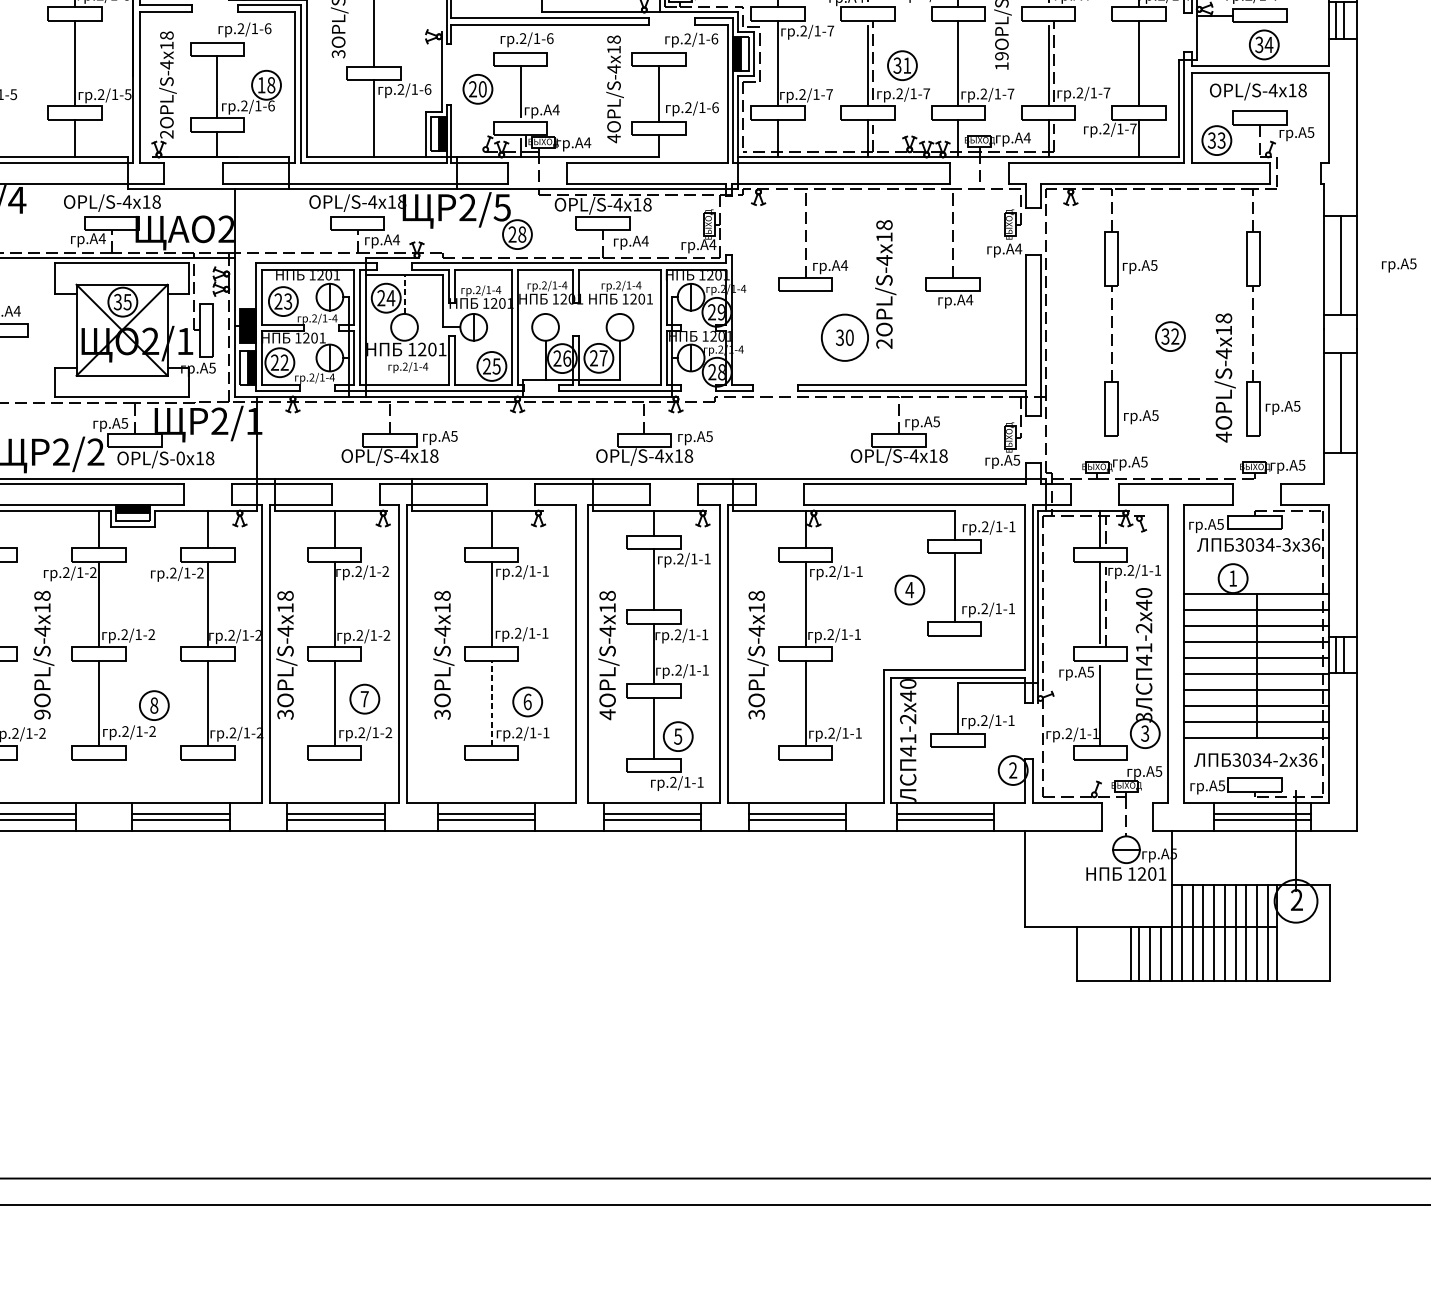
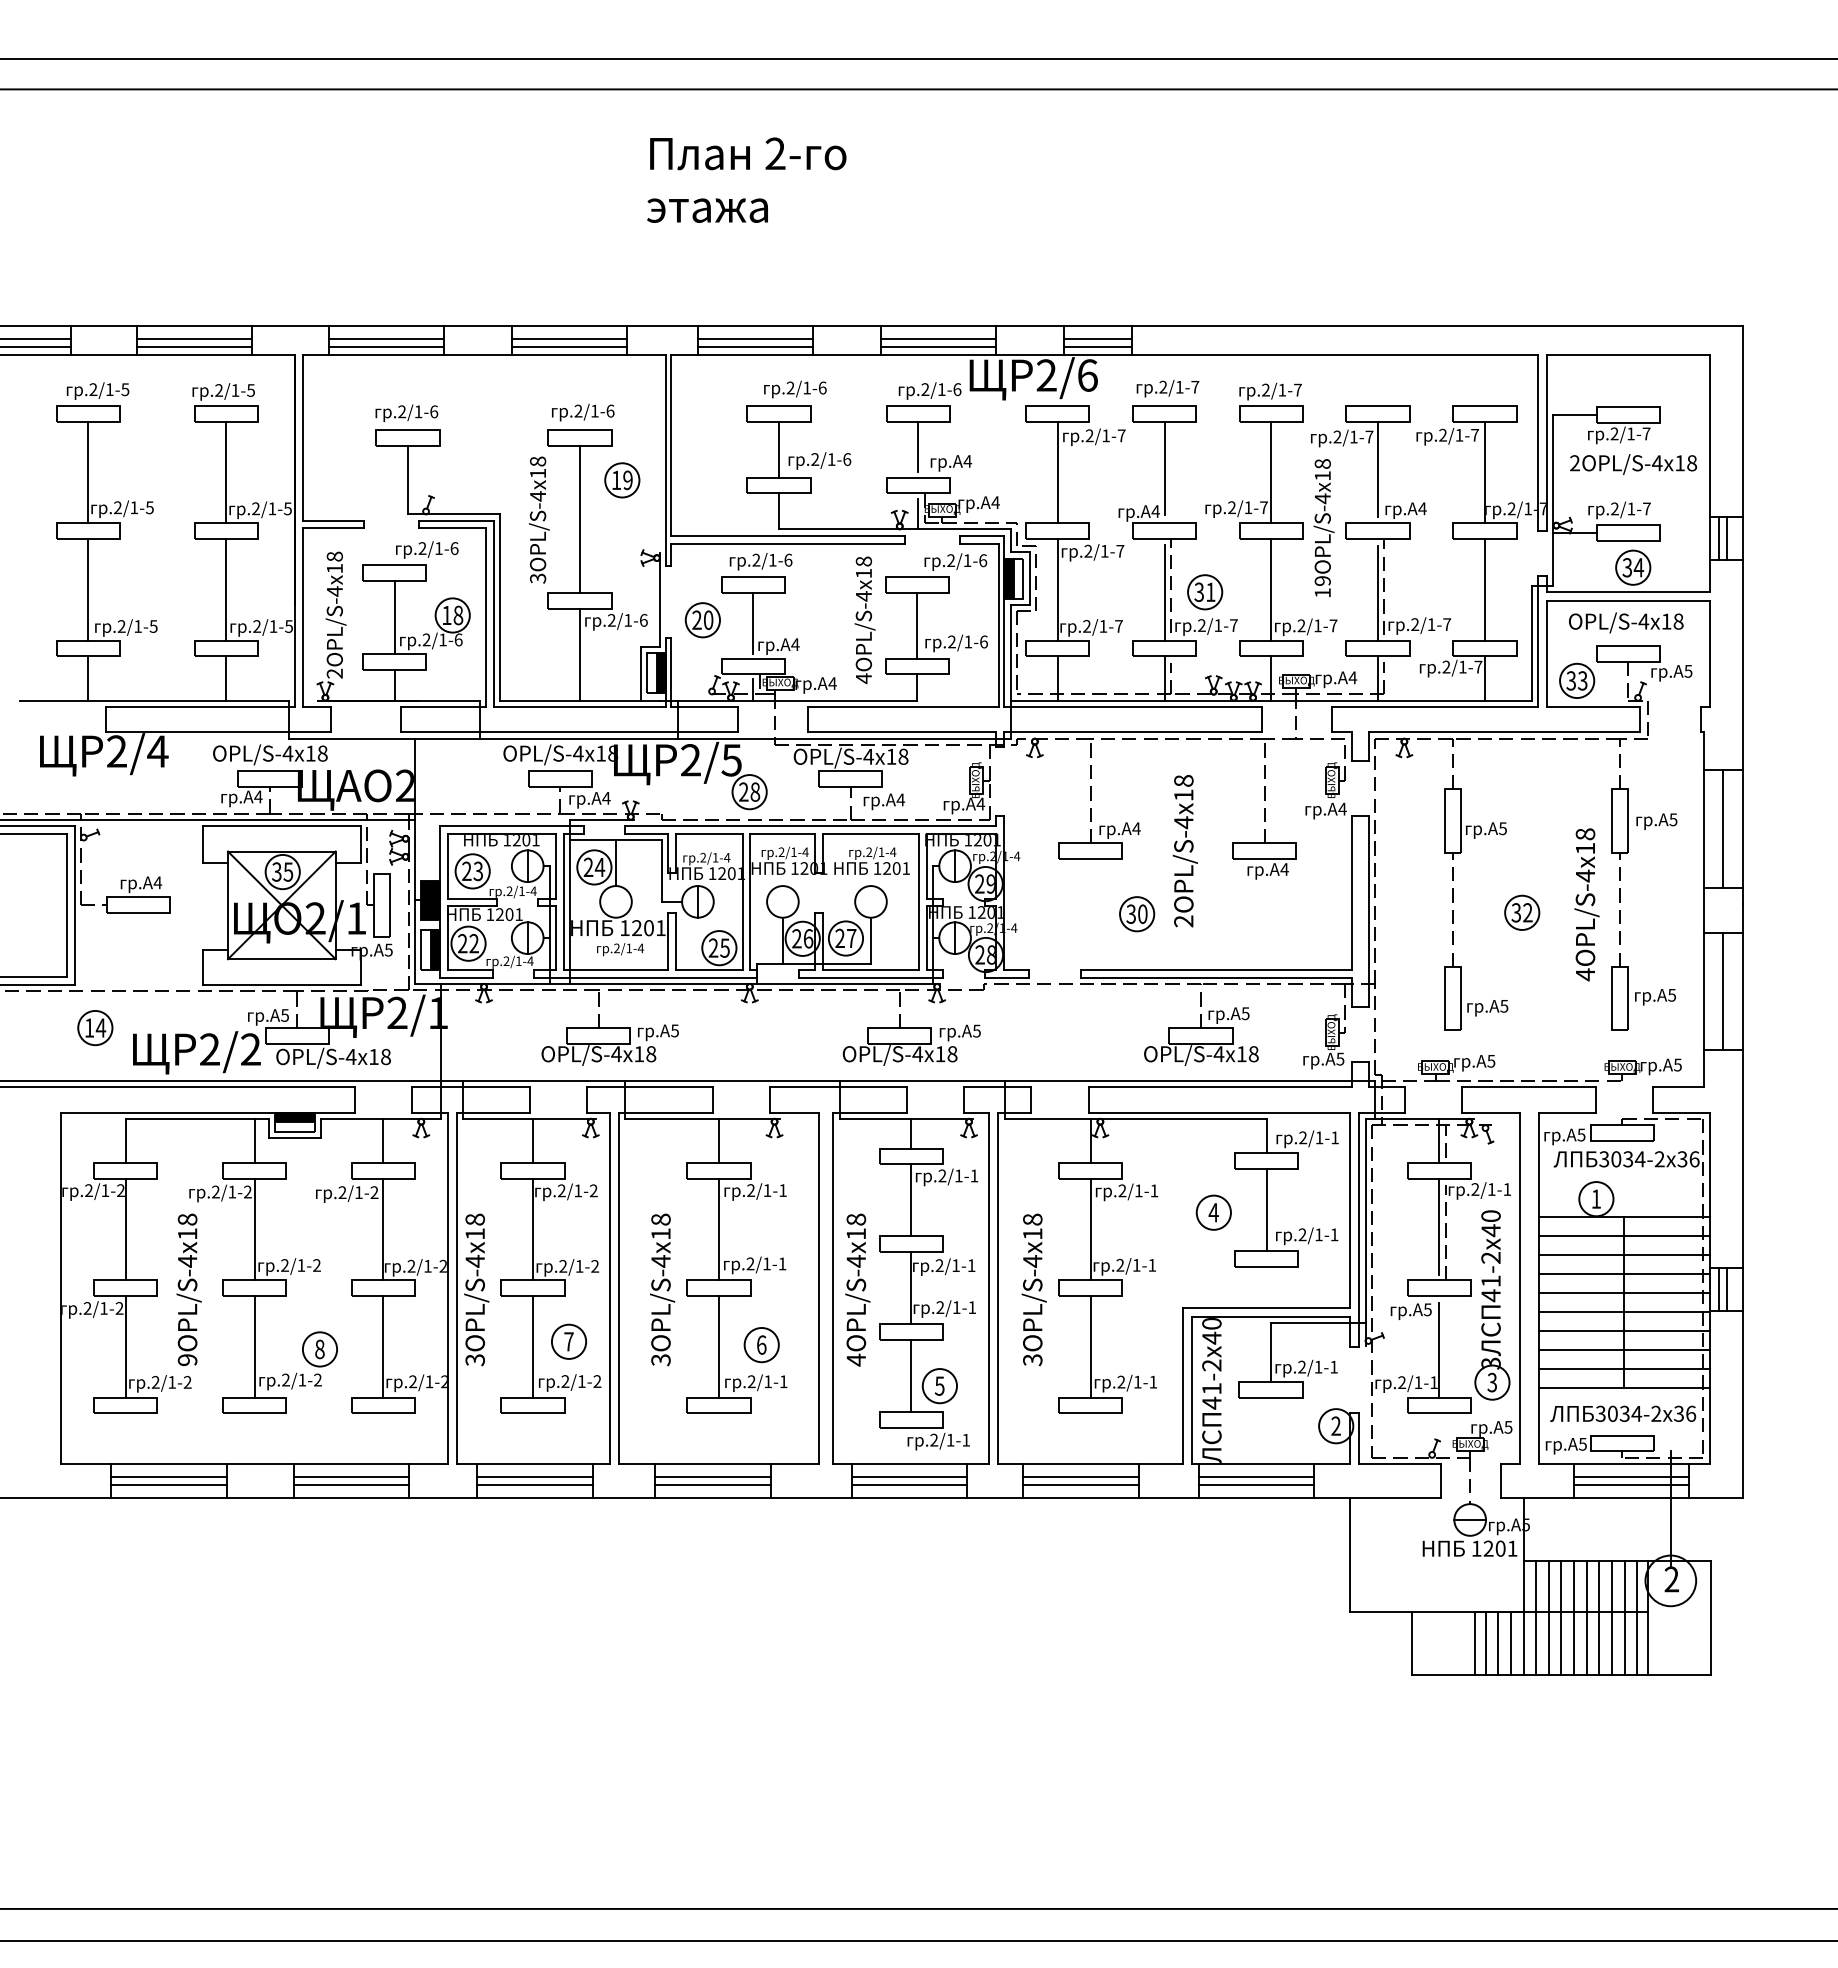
text: (1398, 265) -> (1656, 821), moved
line: (404, 294) -> (616, 863), dashed -> solid
circle: (845, 338) -> (1137, 914), size x0.62
text: (1224, 377) -> (1586, 904), moved
text: (180, 458) -> (350, 1056), OPL/S-0x18 -> OPL/S-4x18
text: (1286, 545) -> (1659, 1159), 3034-3 -> 3034-2
line: (491, 703) -> (718, 1346), dashed -> solid

